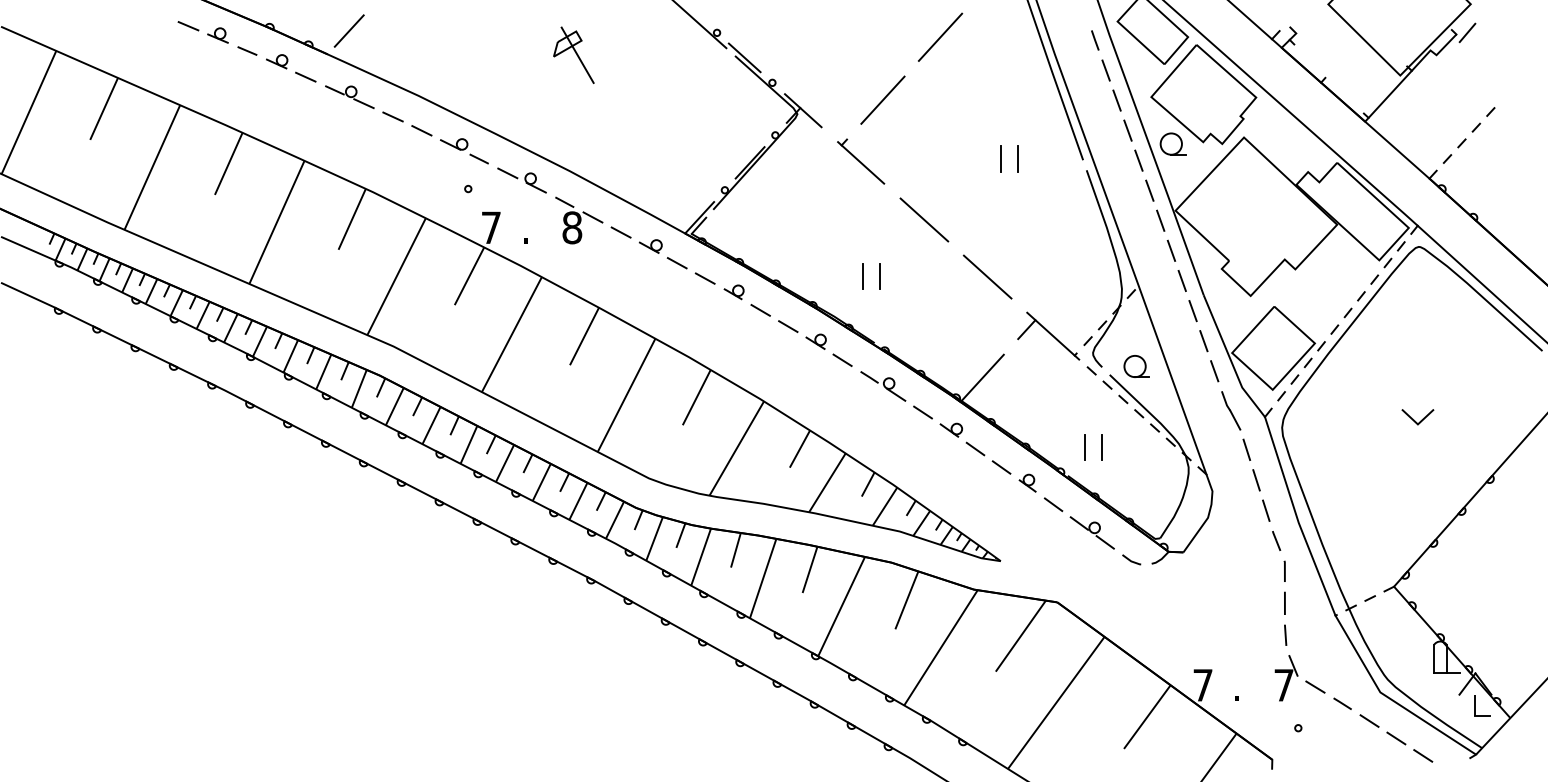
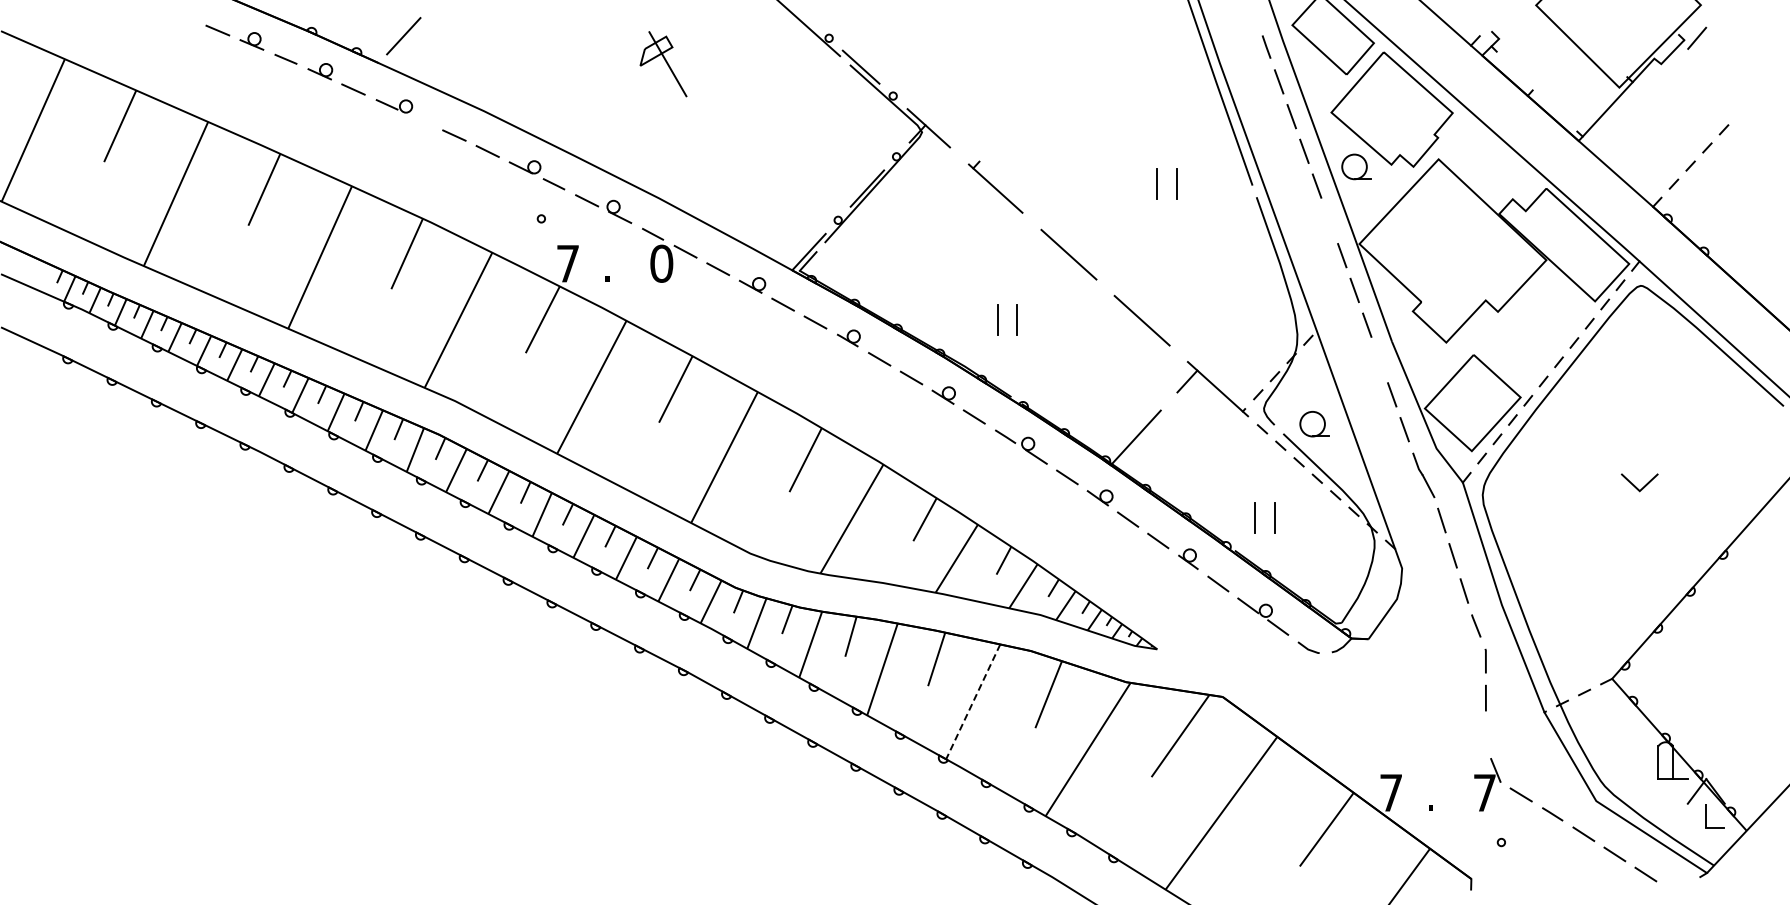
line: (940, 37) -> (1087, 43), removed
line: (882, 99) -> (1020, 115), removed
line: (363, 103) -> (420, 120), removed
line: (1149, 190) -> (1329, 220), removed
text: (572, 227) -> (661, 263), 8 -> 0
line: (1192, 310) -> (1379, 359), removed
line: (841, 607) -> (973, 702), solid -> dashed
line: (1285, 634) -> (1486, 734), removed

